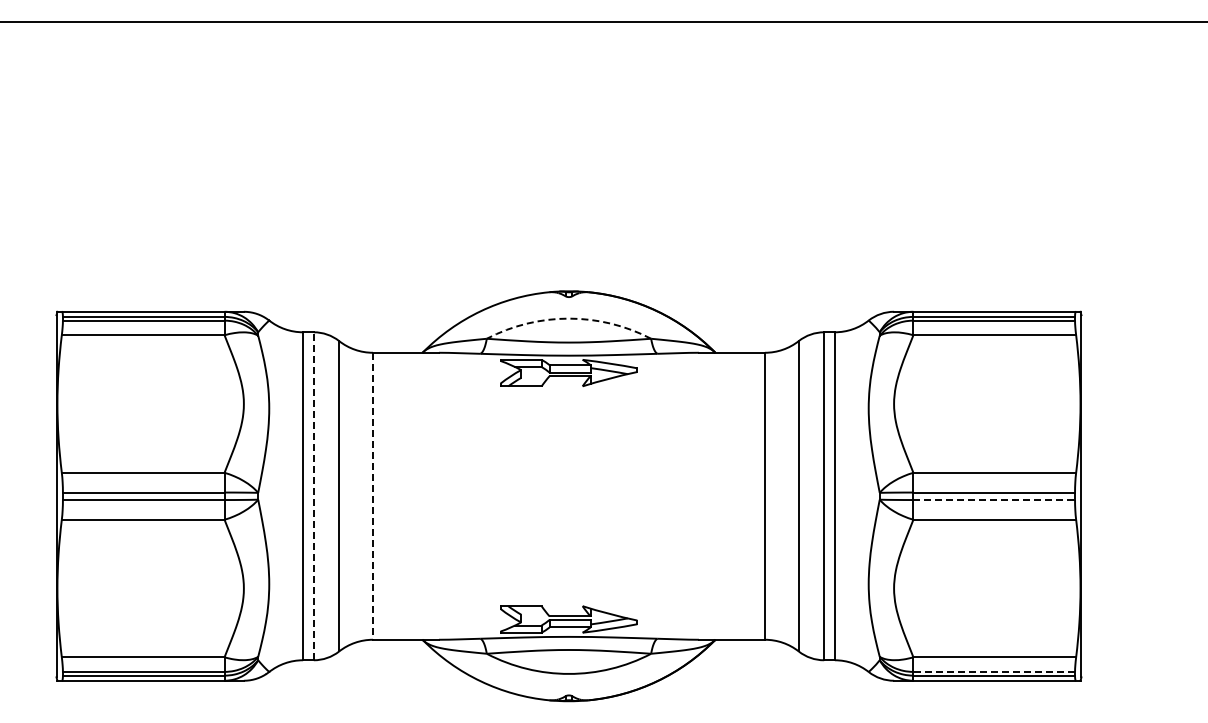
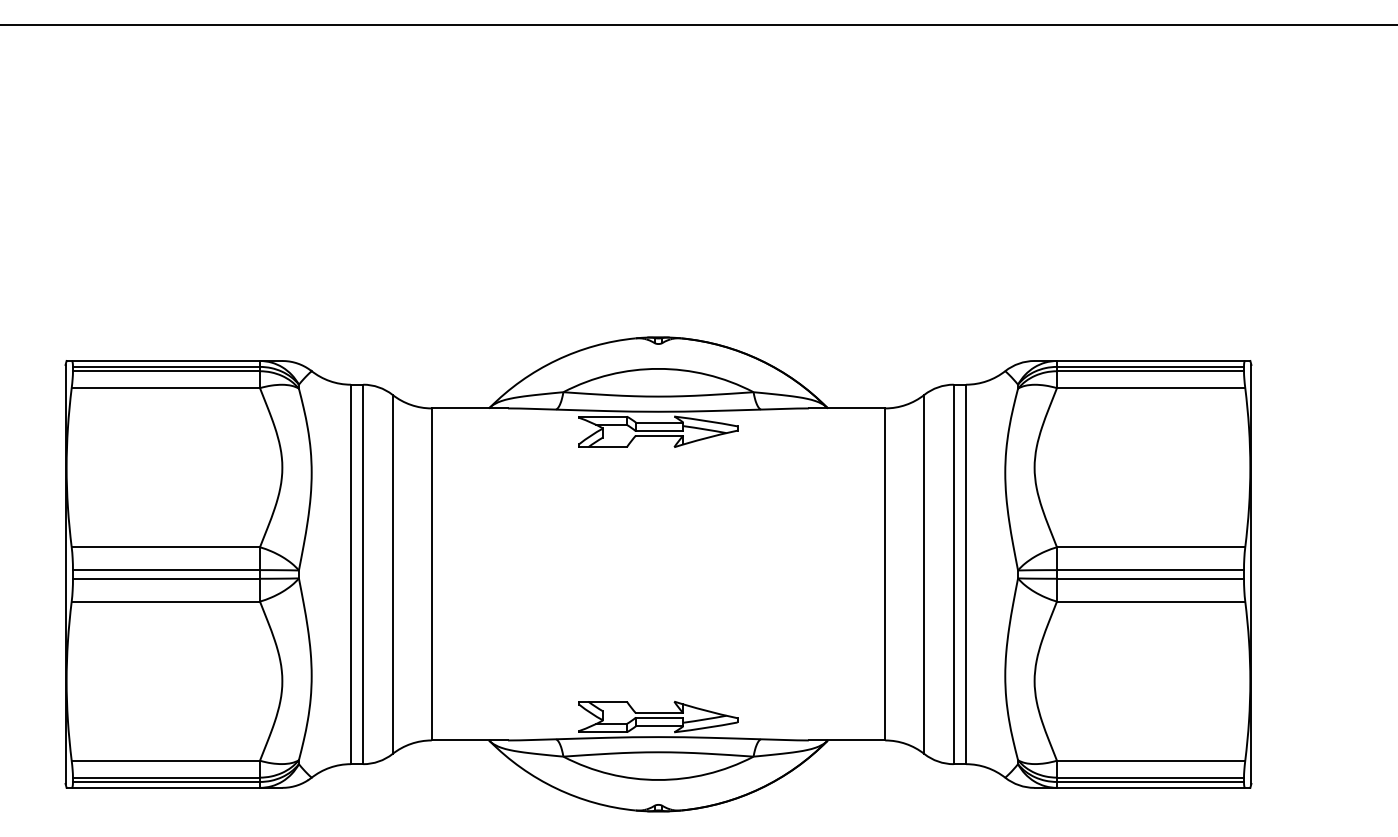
arc: (568, 318) -> (657, 368), dashed -> solid
line: (313, 496) -> (362, 574), dashed -> solid
line: (372, 496) -> (431, 574), dashed -> solid
line: (994, 500) -> (1150, 579), dashed -> solid
line: (994, 671) -> (1150, 777), dashed -> solid

